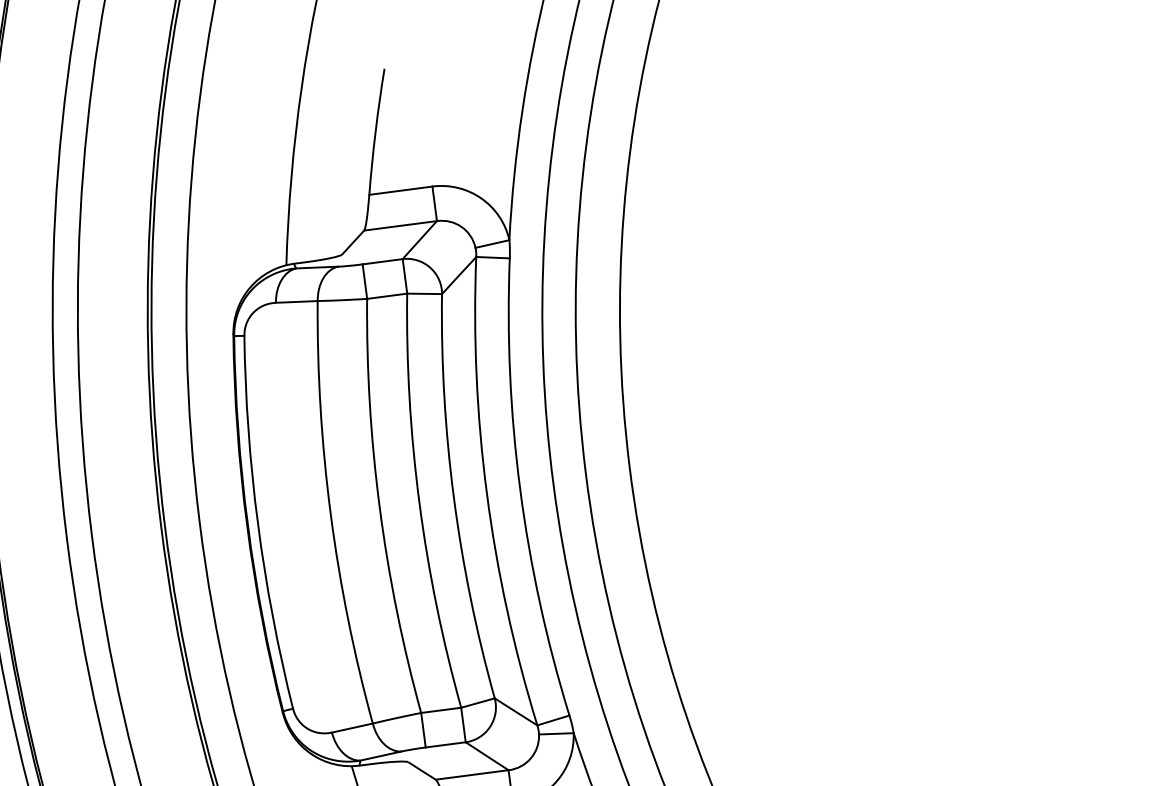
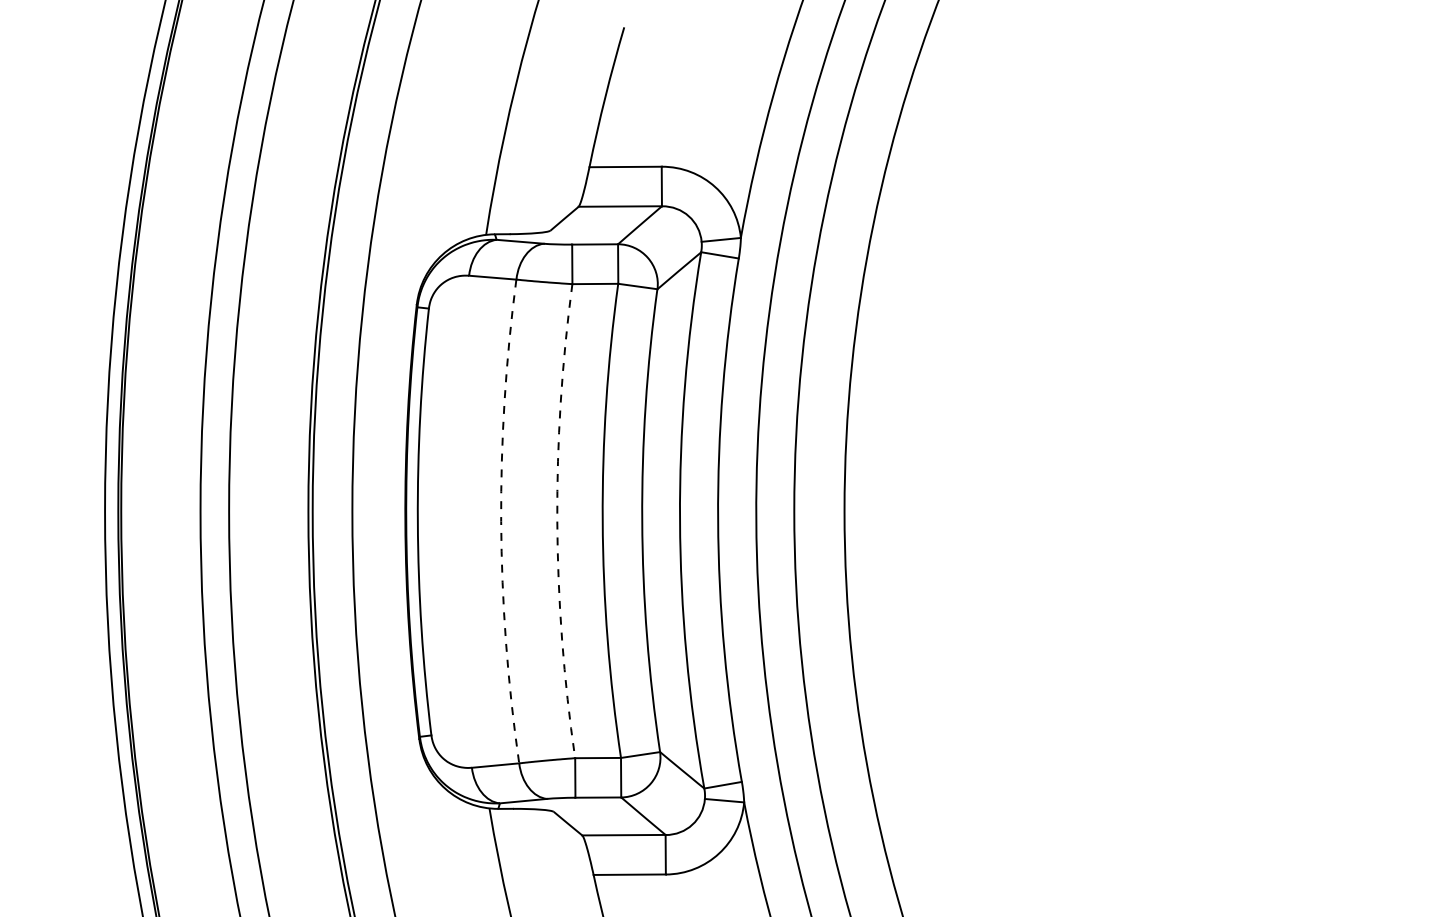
arc: (379, 507) -> (557, 521), solid -> dashed
arc: (331, 514) -> (501, 521), solid -> dashed

